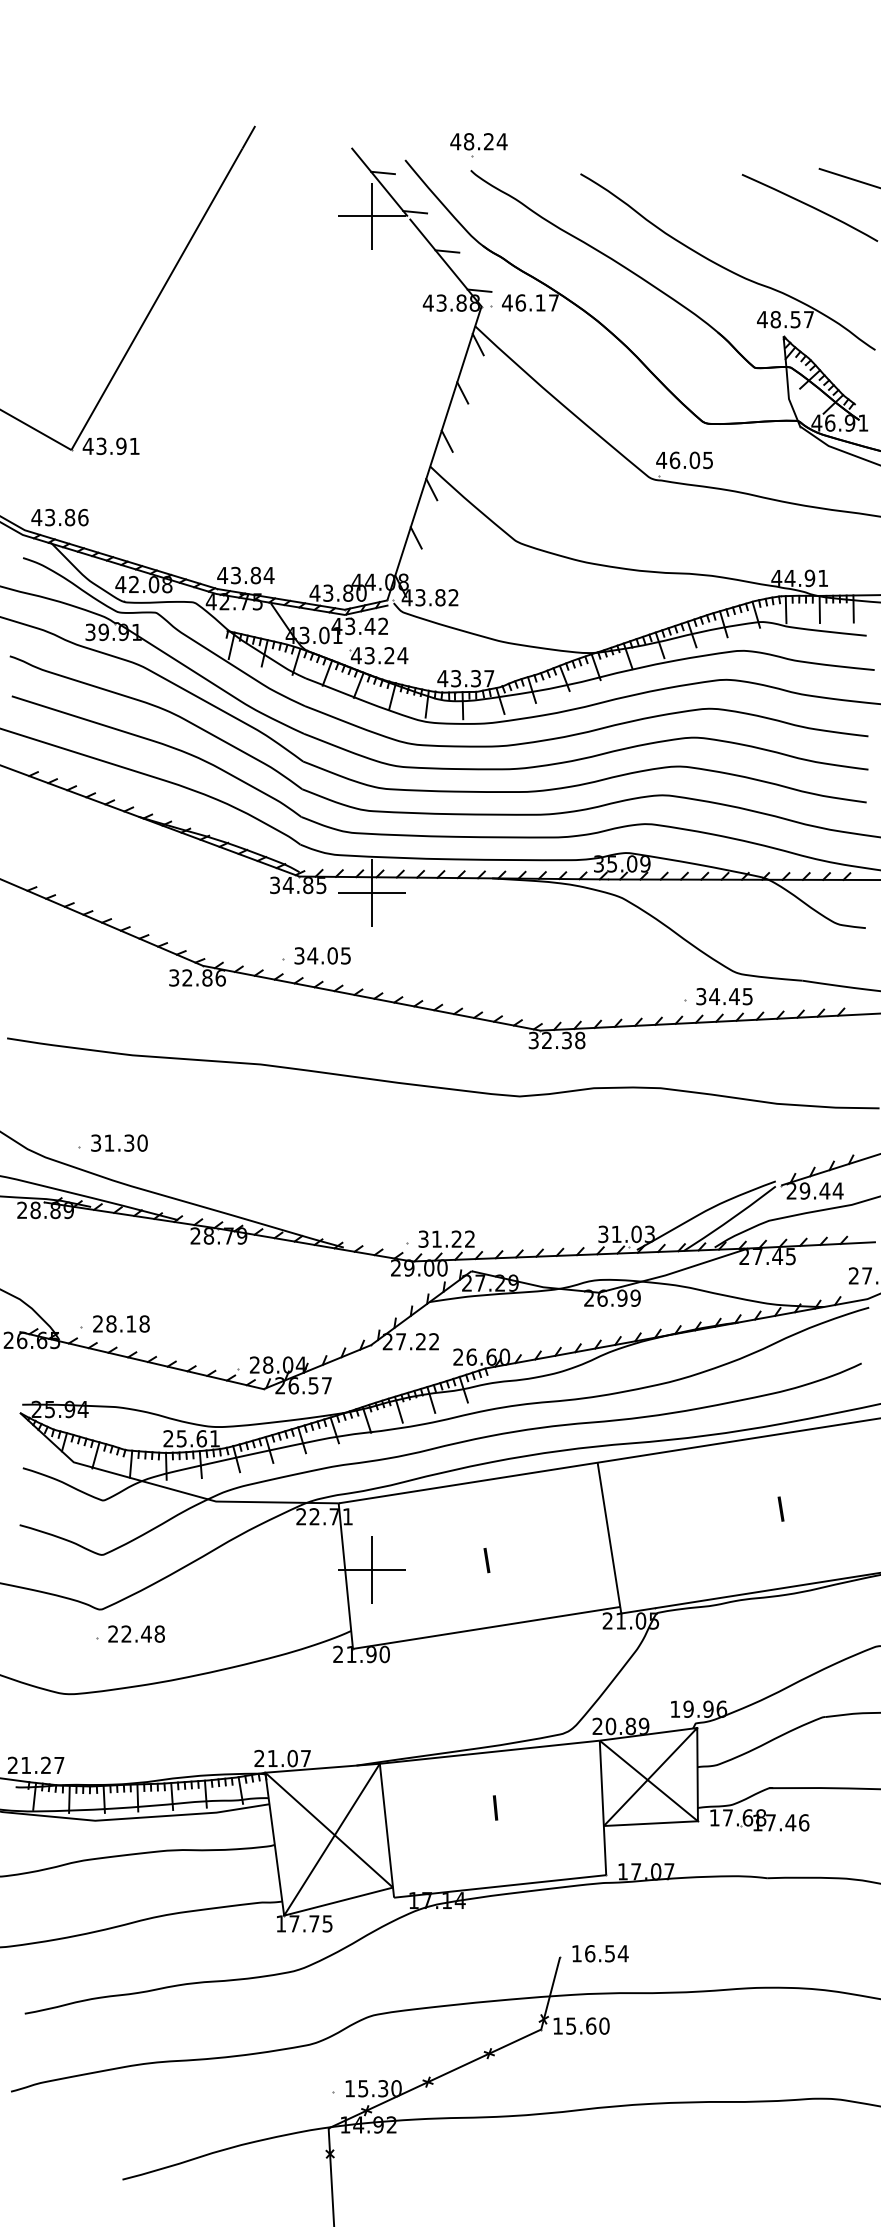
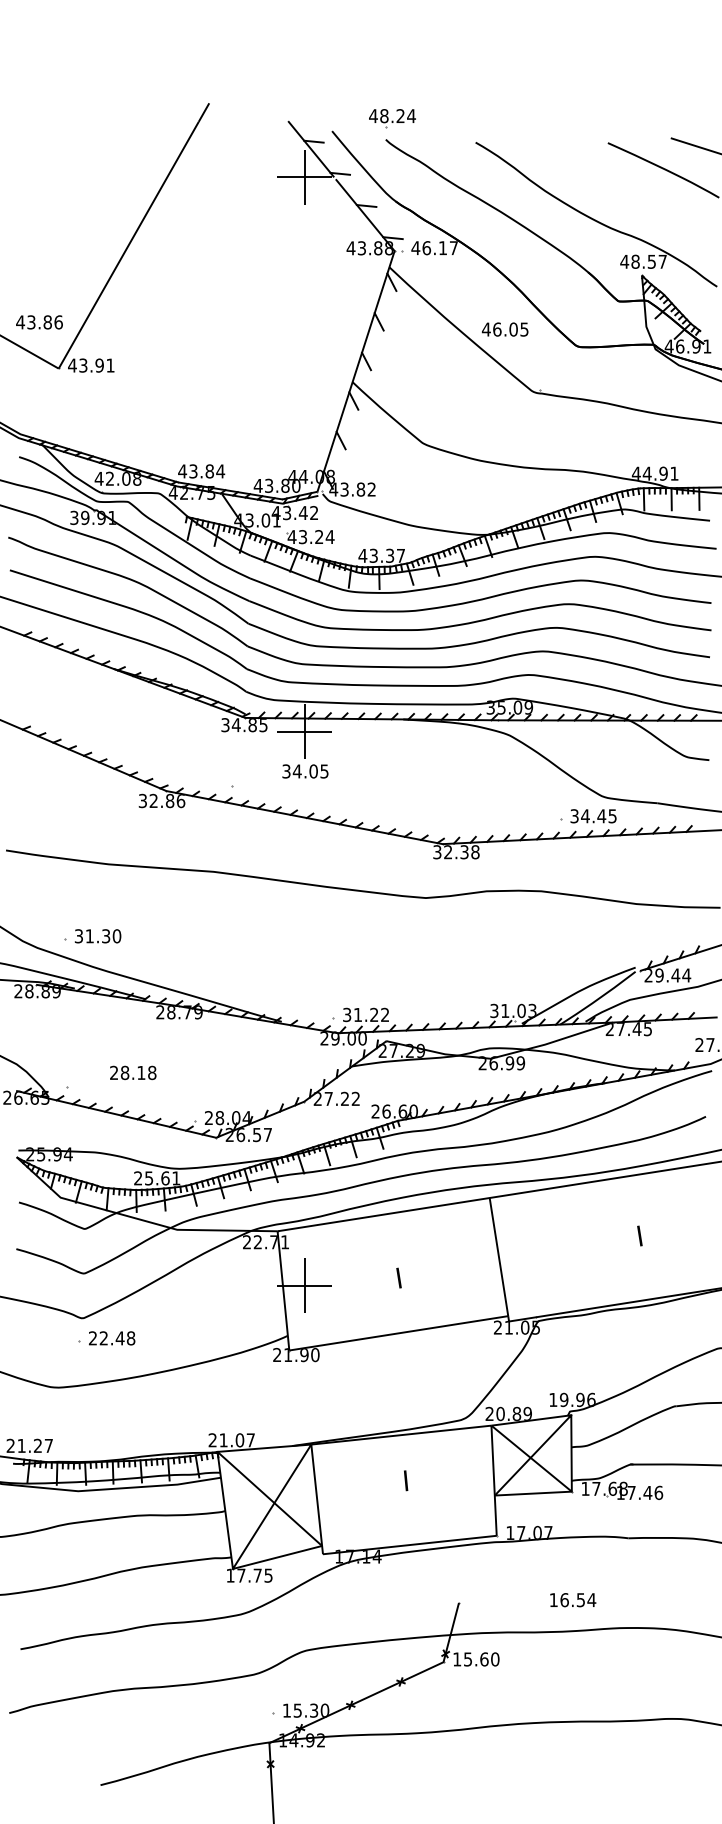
text: (684, 460) -> (505, 329), moved
text: (59, 517) -> (39, 322), moved
text: (322, 955) -> (305, 771), moved
text: (121, 1323) -> (133, 1072), moved
text: (600, 1953) -> (573, 1599), moved

